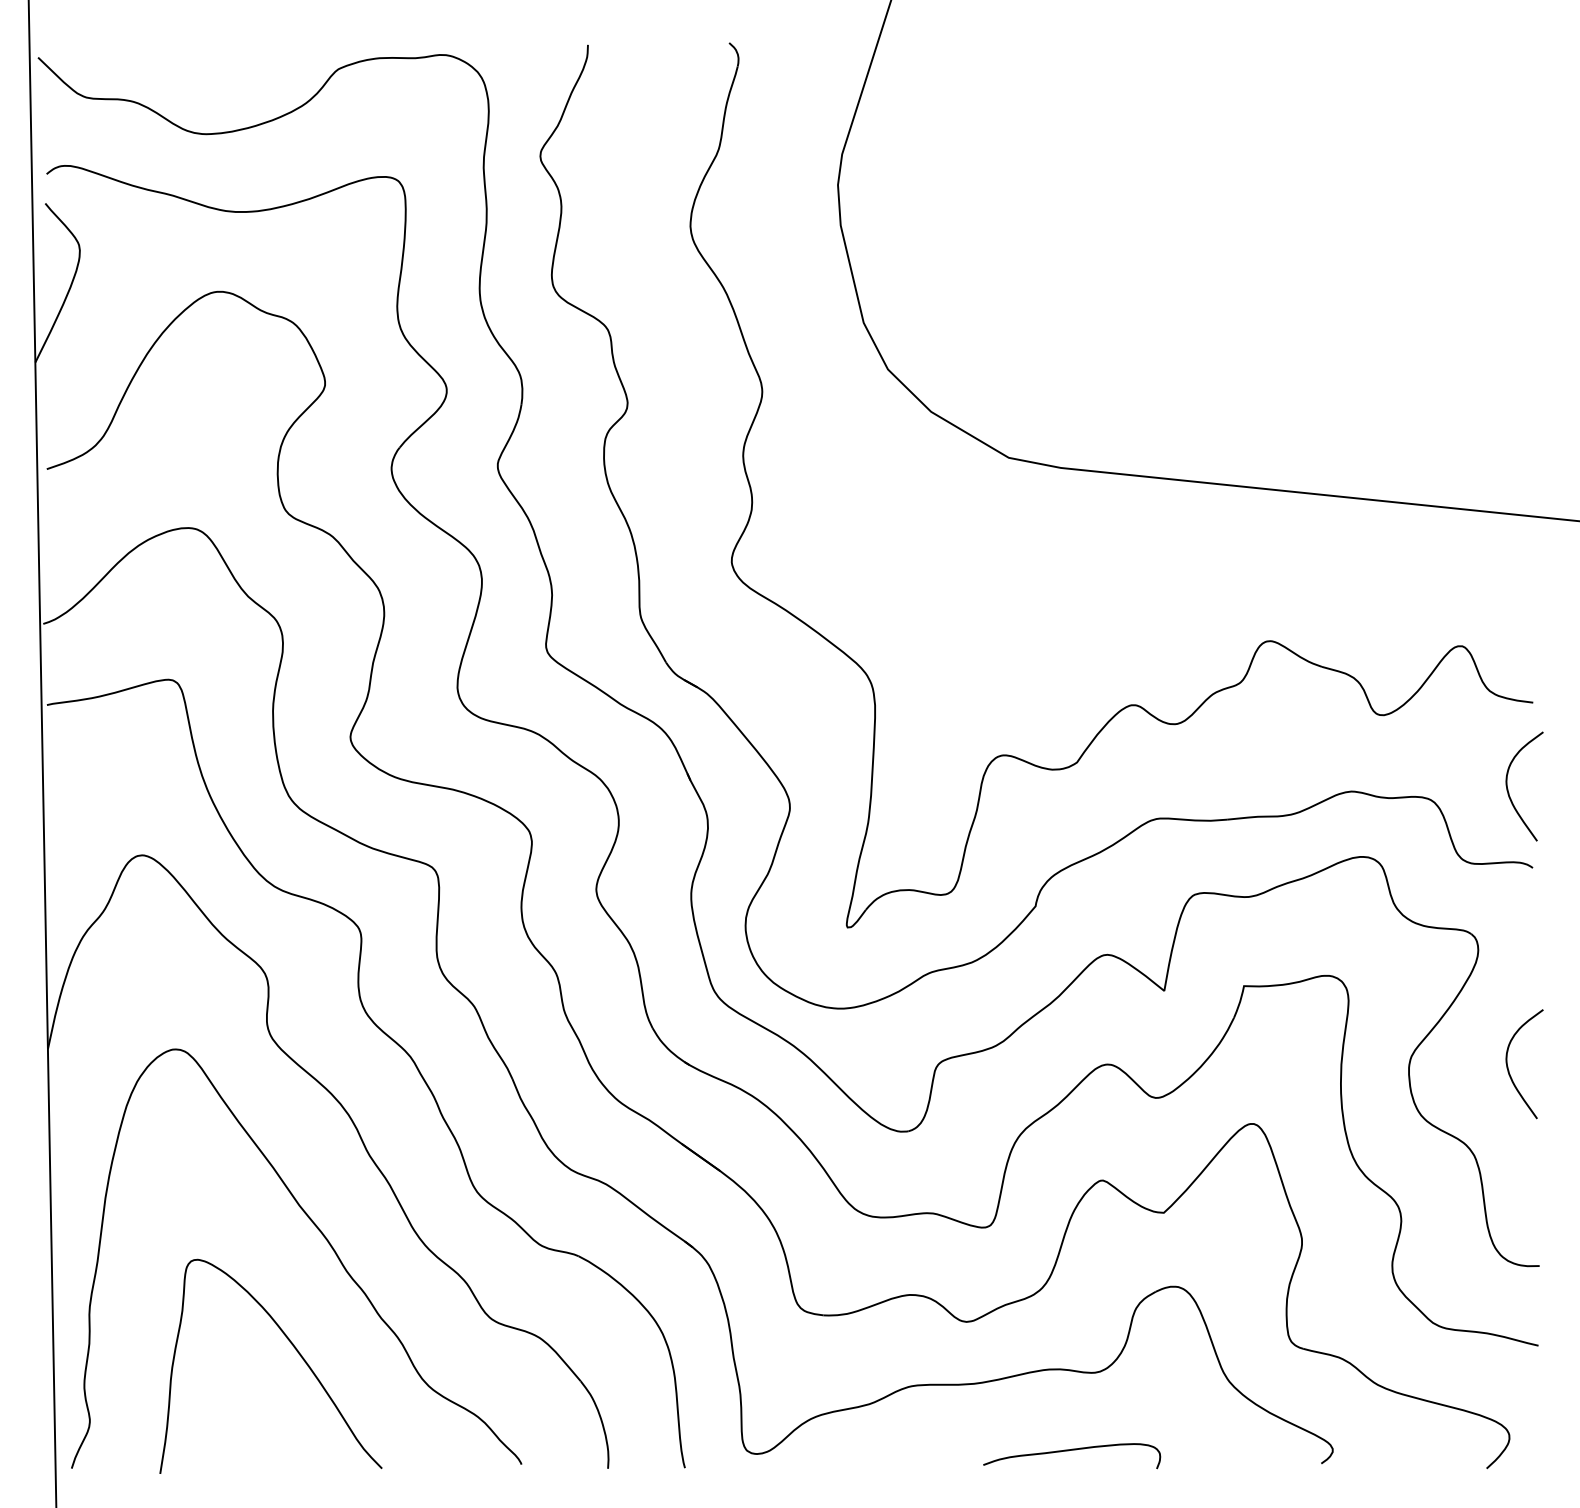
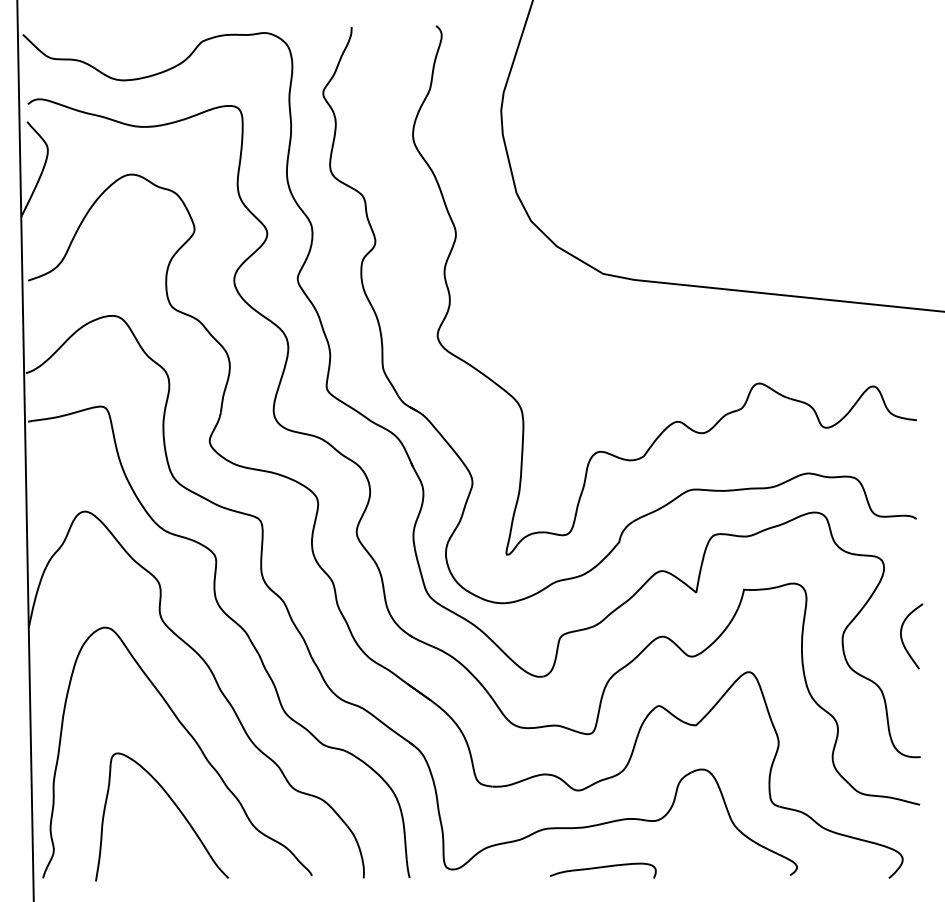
curve: (1509, 786) -> (902, 470), removed
curve: (1069, 1452) -> (601, 868), moved

